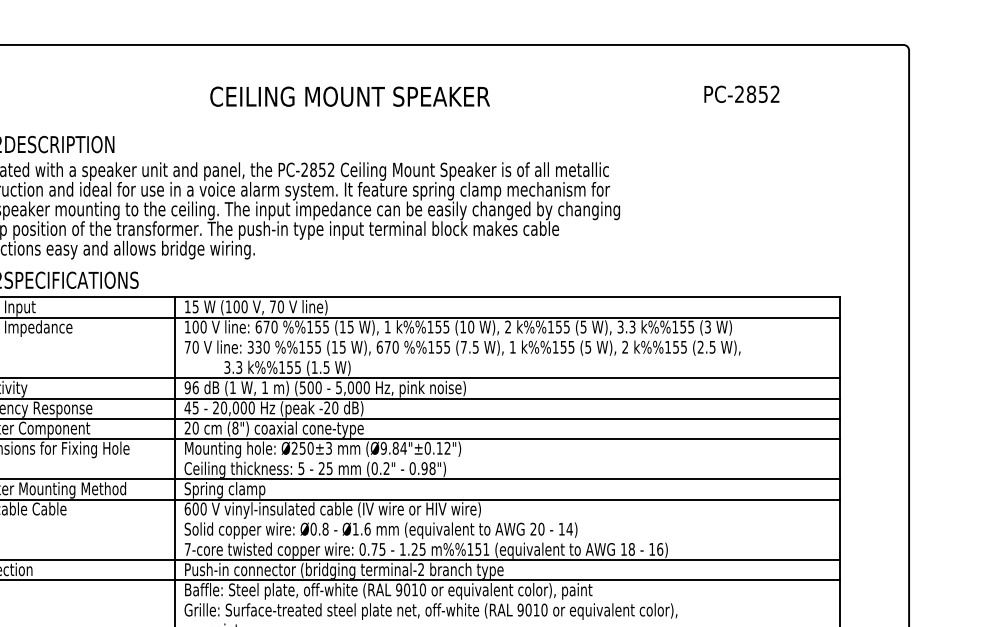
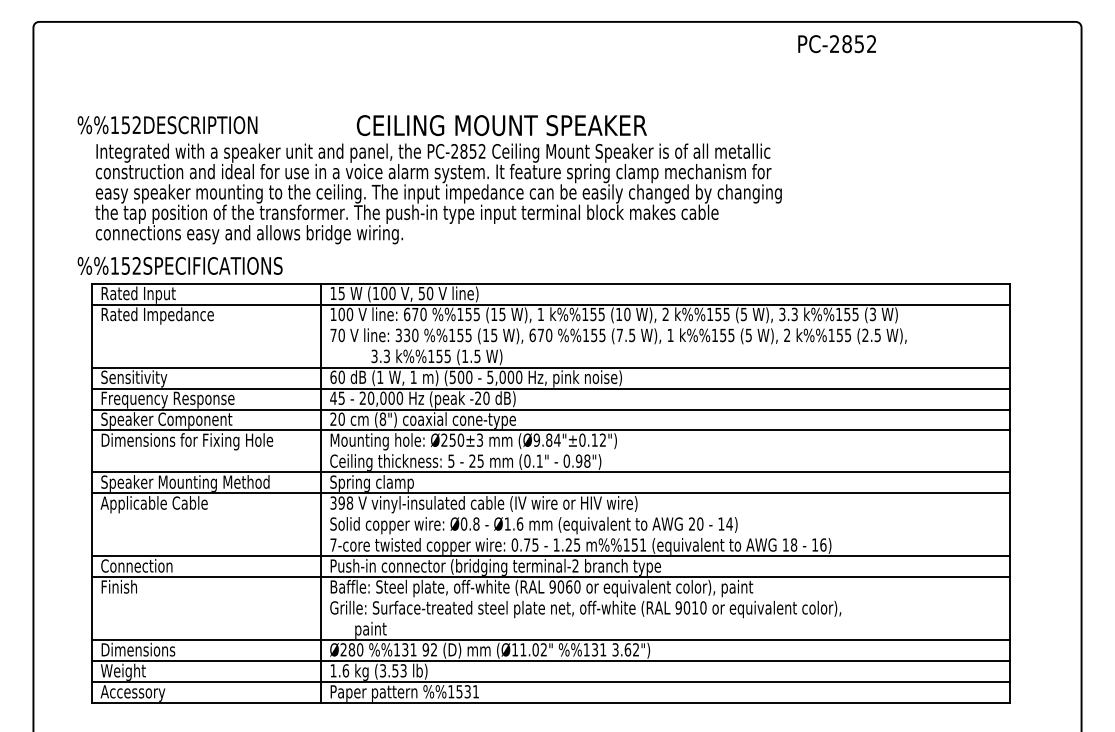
text: (741, 94) -> (836, 44), moved
text: (349, 96) -> (501, 125), moved
text: (272, 306) -> (421, 293), 70 -> 50
text: (191, 387) -> (337, 377), 96 -> 60
text: (386, 467) -> (539, 460), (0.2" -> (0.1"
text: (195, 508) -> (341, 502), 600 -> 398
text: (415, 589) -> (569, 586), 9010 -> 9060

